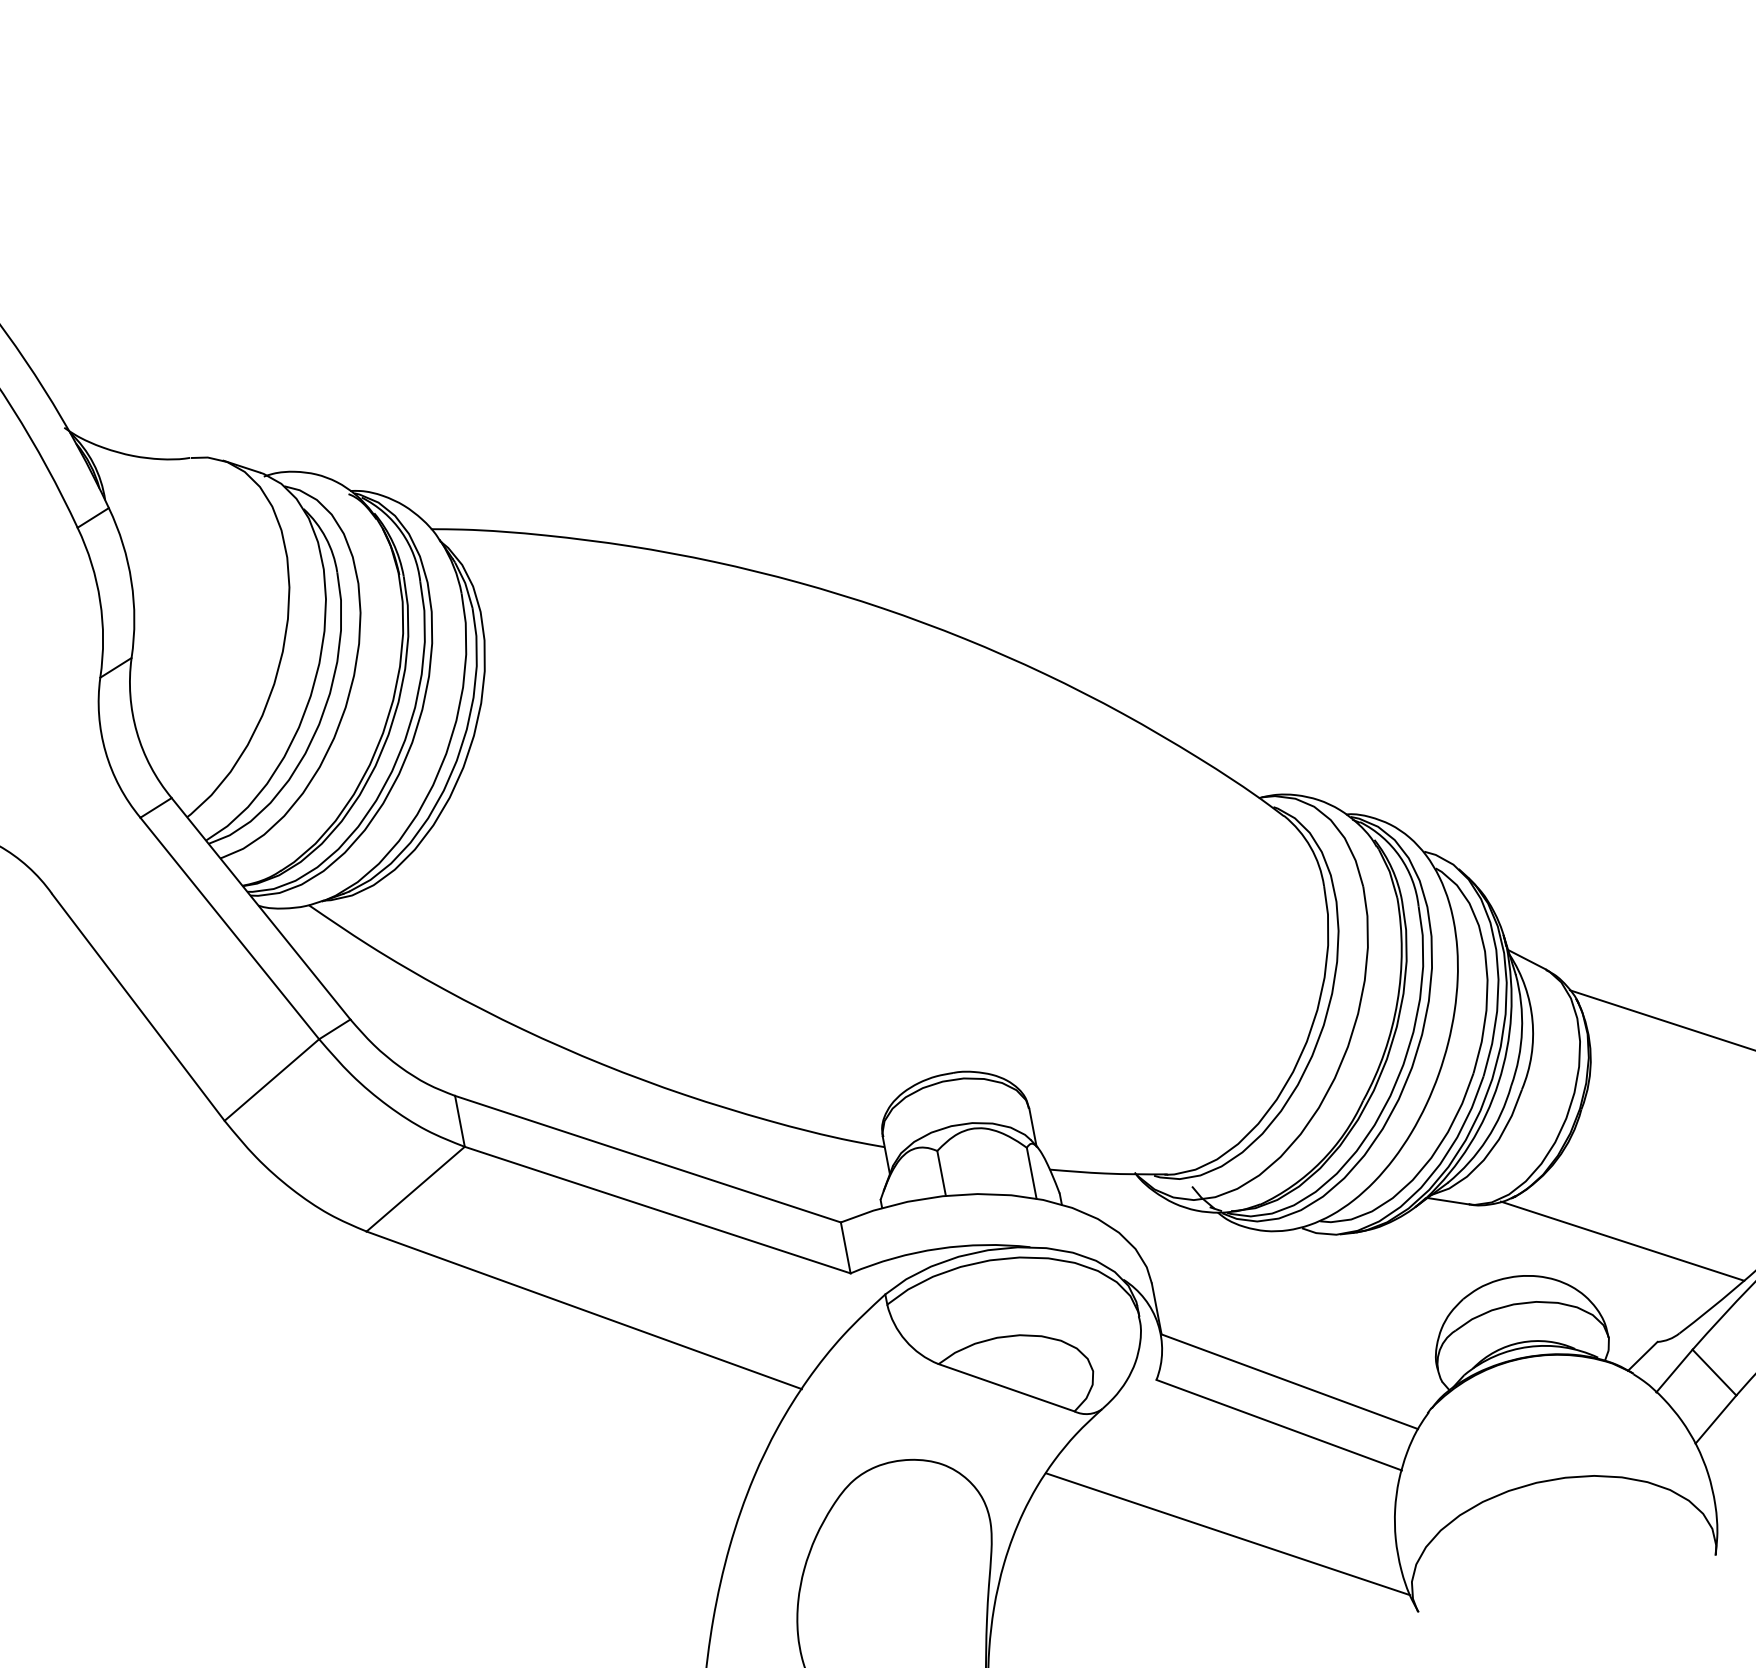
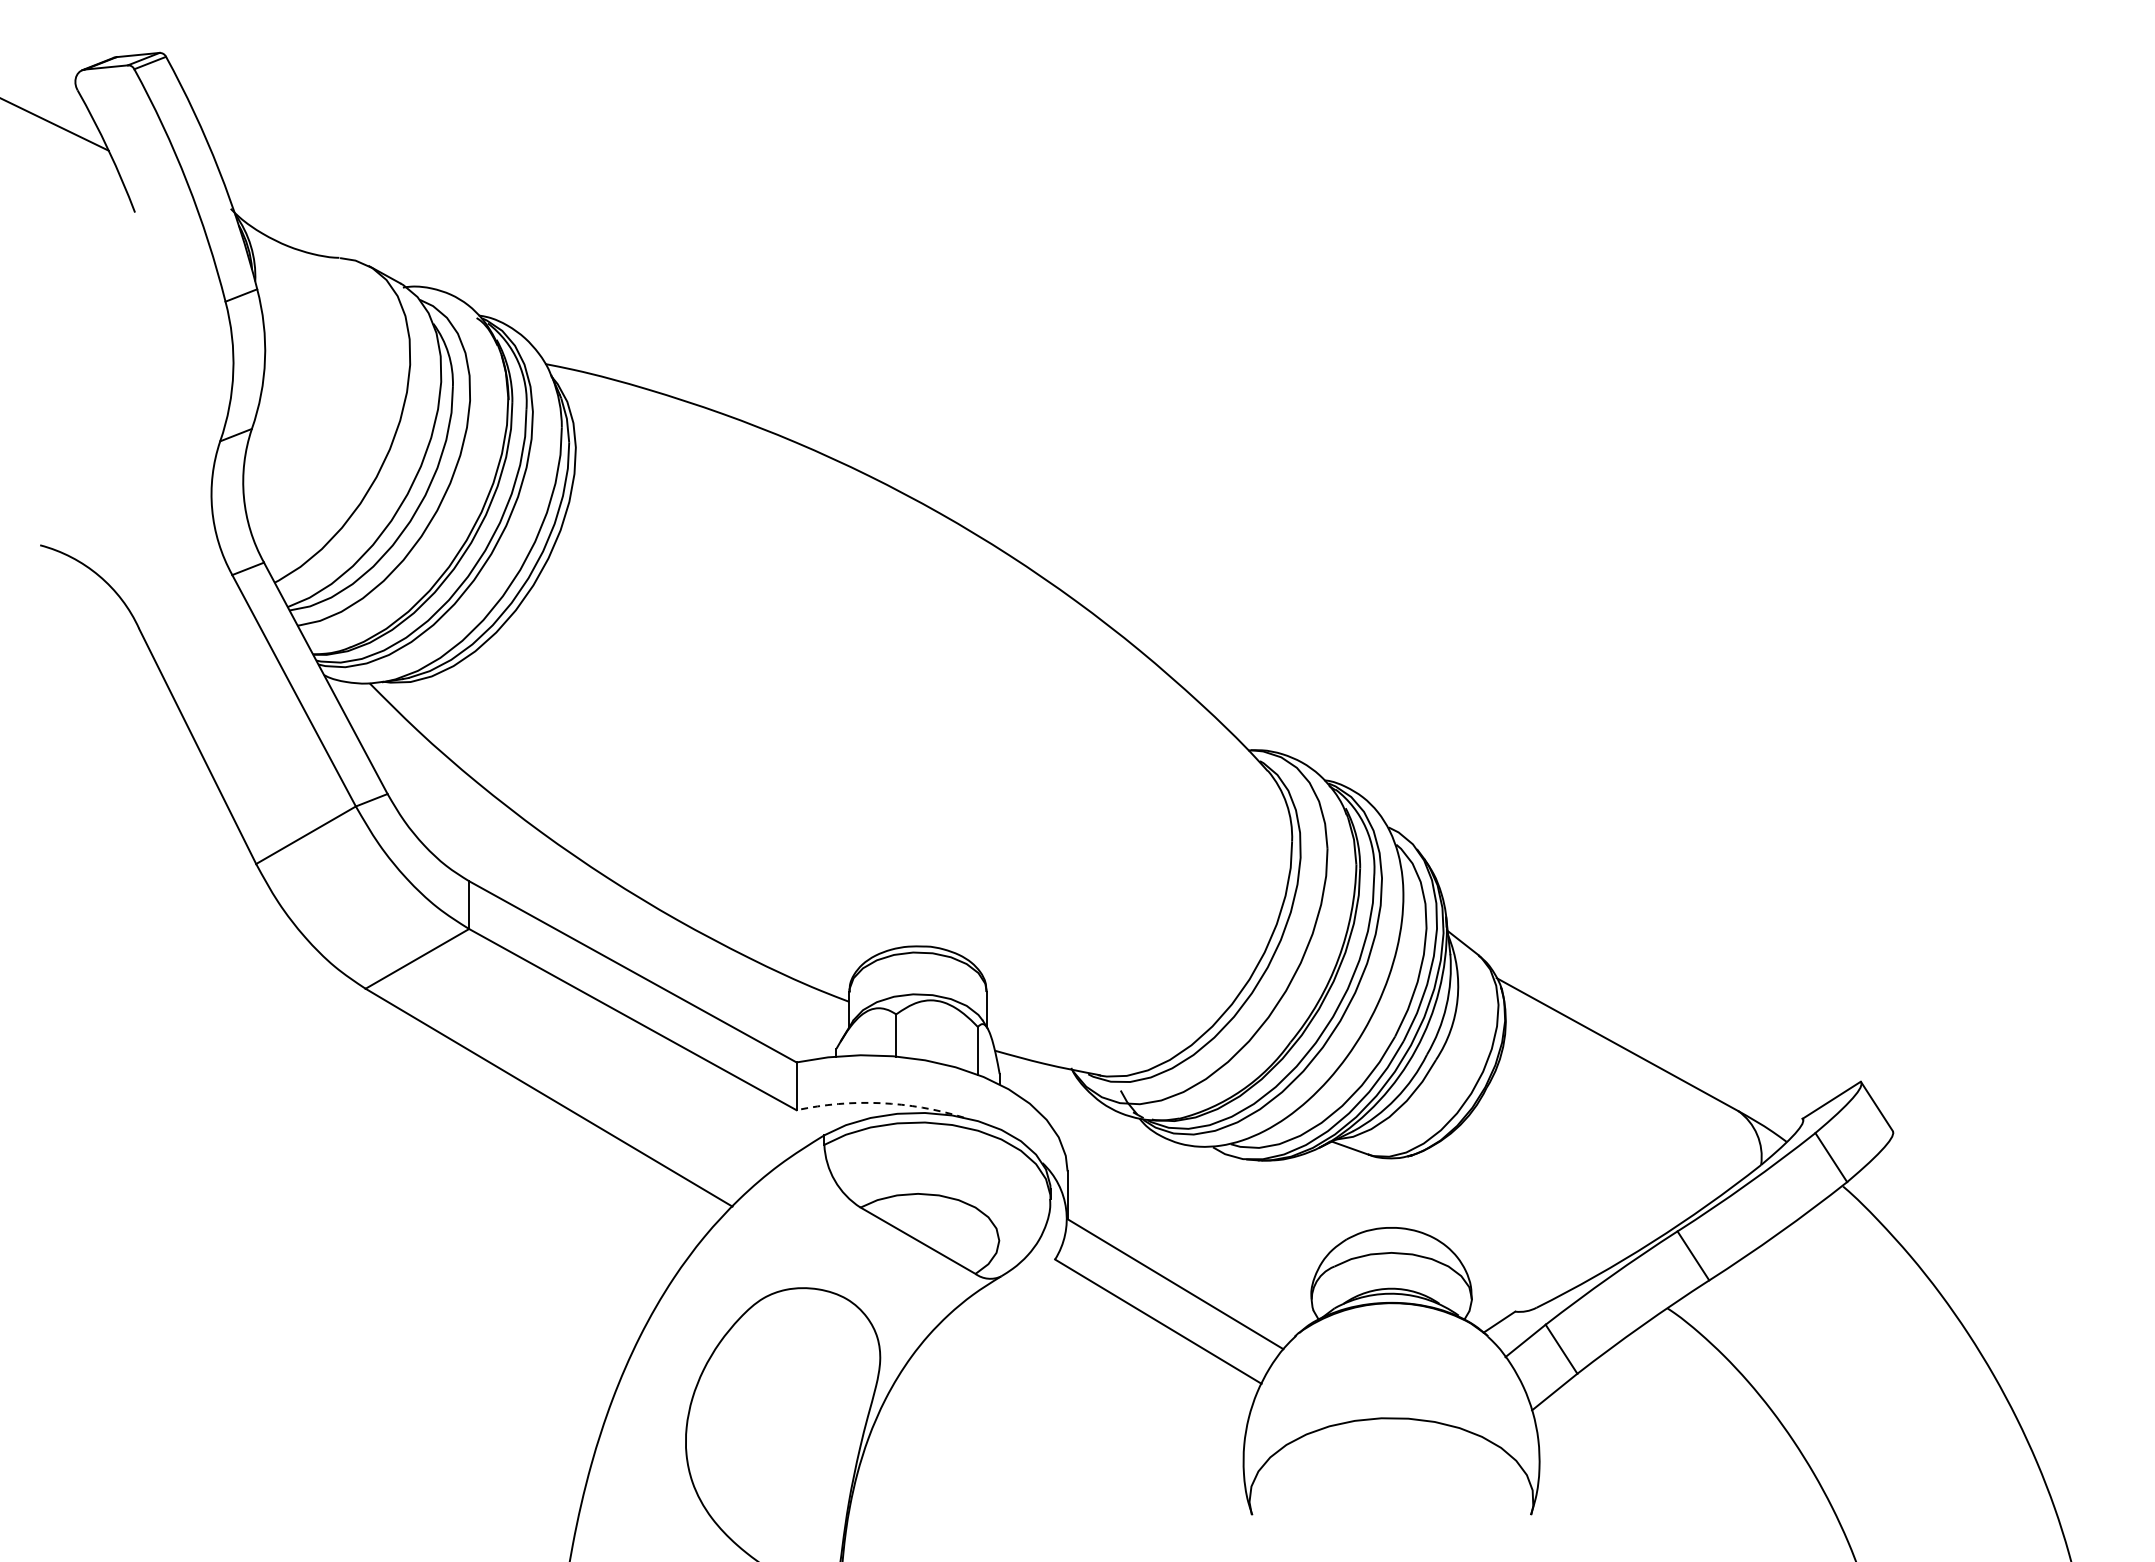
line: (1622, 1241) -> (1500, 1214), removed
arc: (938, 1249) -> (880, 1103), solid -> dashed
line: (1227, 1534) -> (1092, 1411), removed

